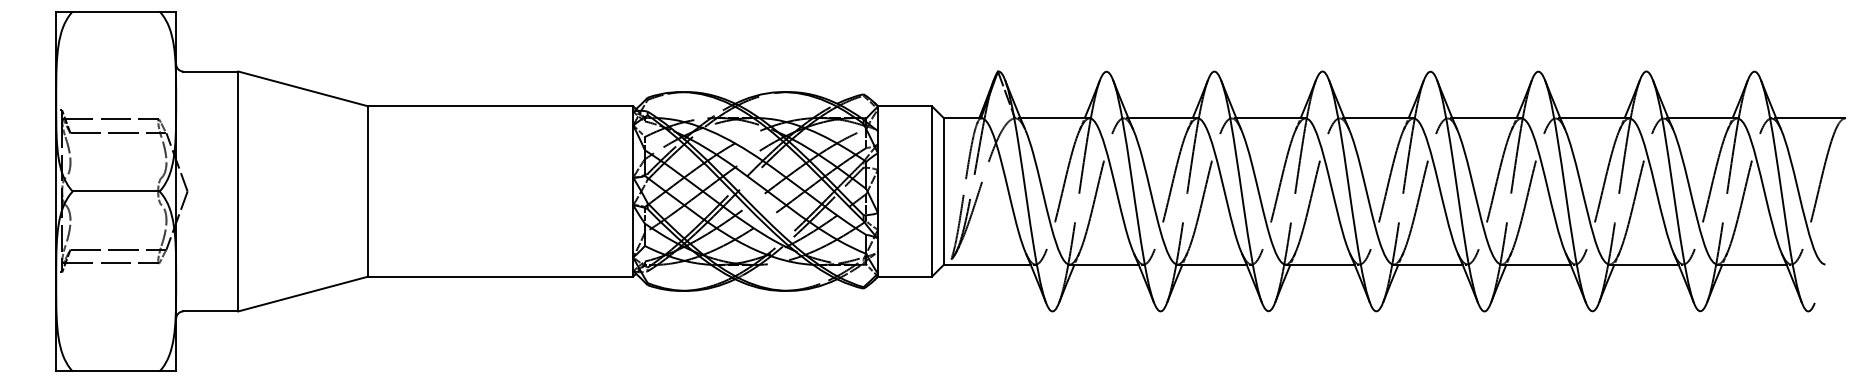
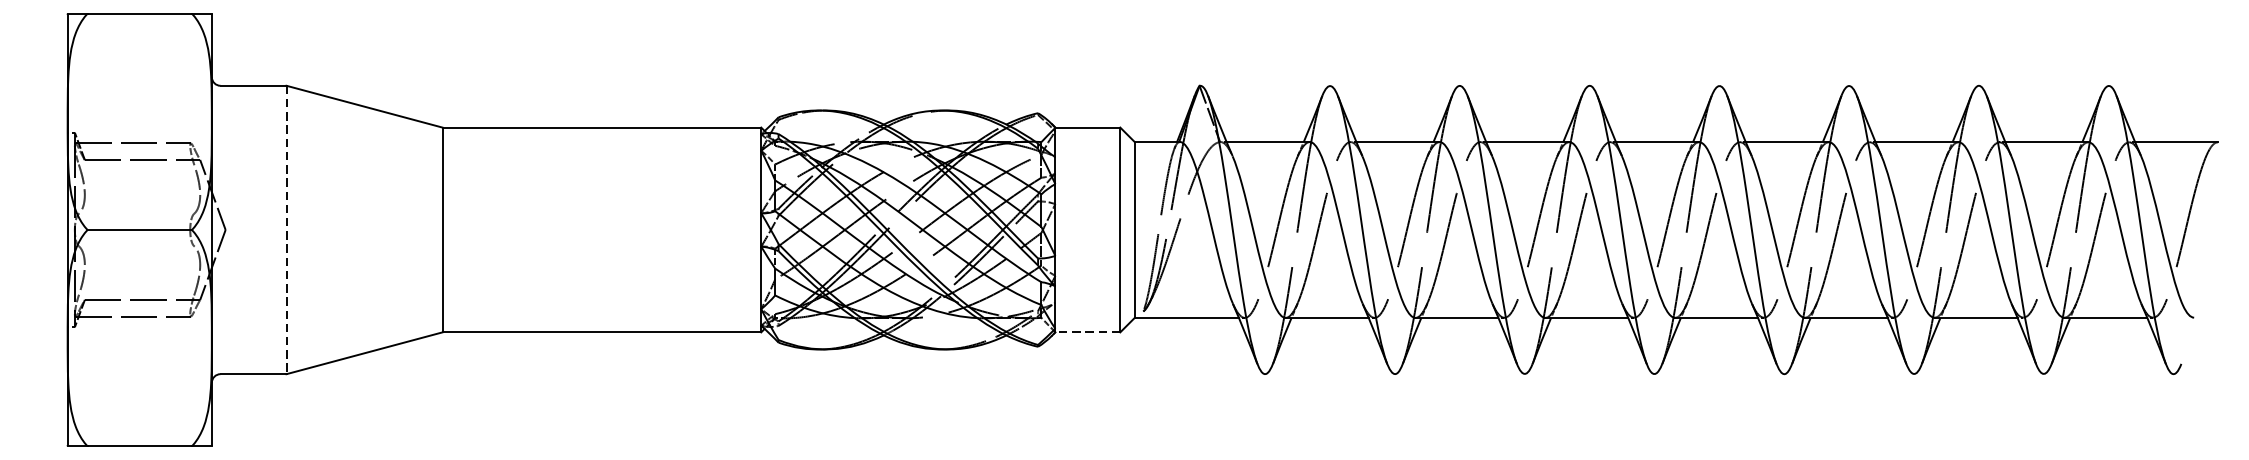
line: (238, 191) -> (286, 230), solid -> dashed
line: (905, 276) -> (1088, 332), solid -> dashed

